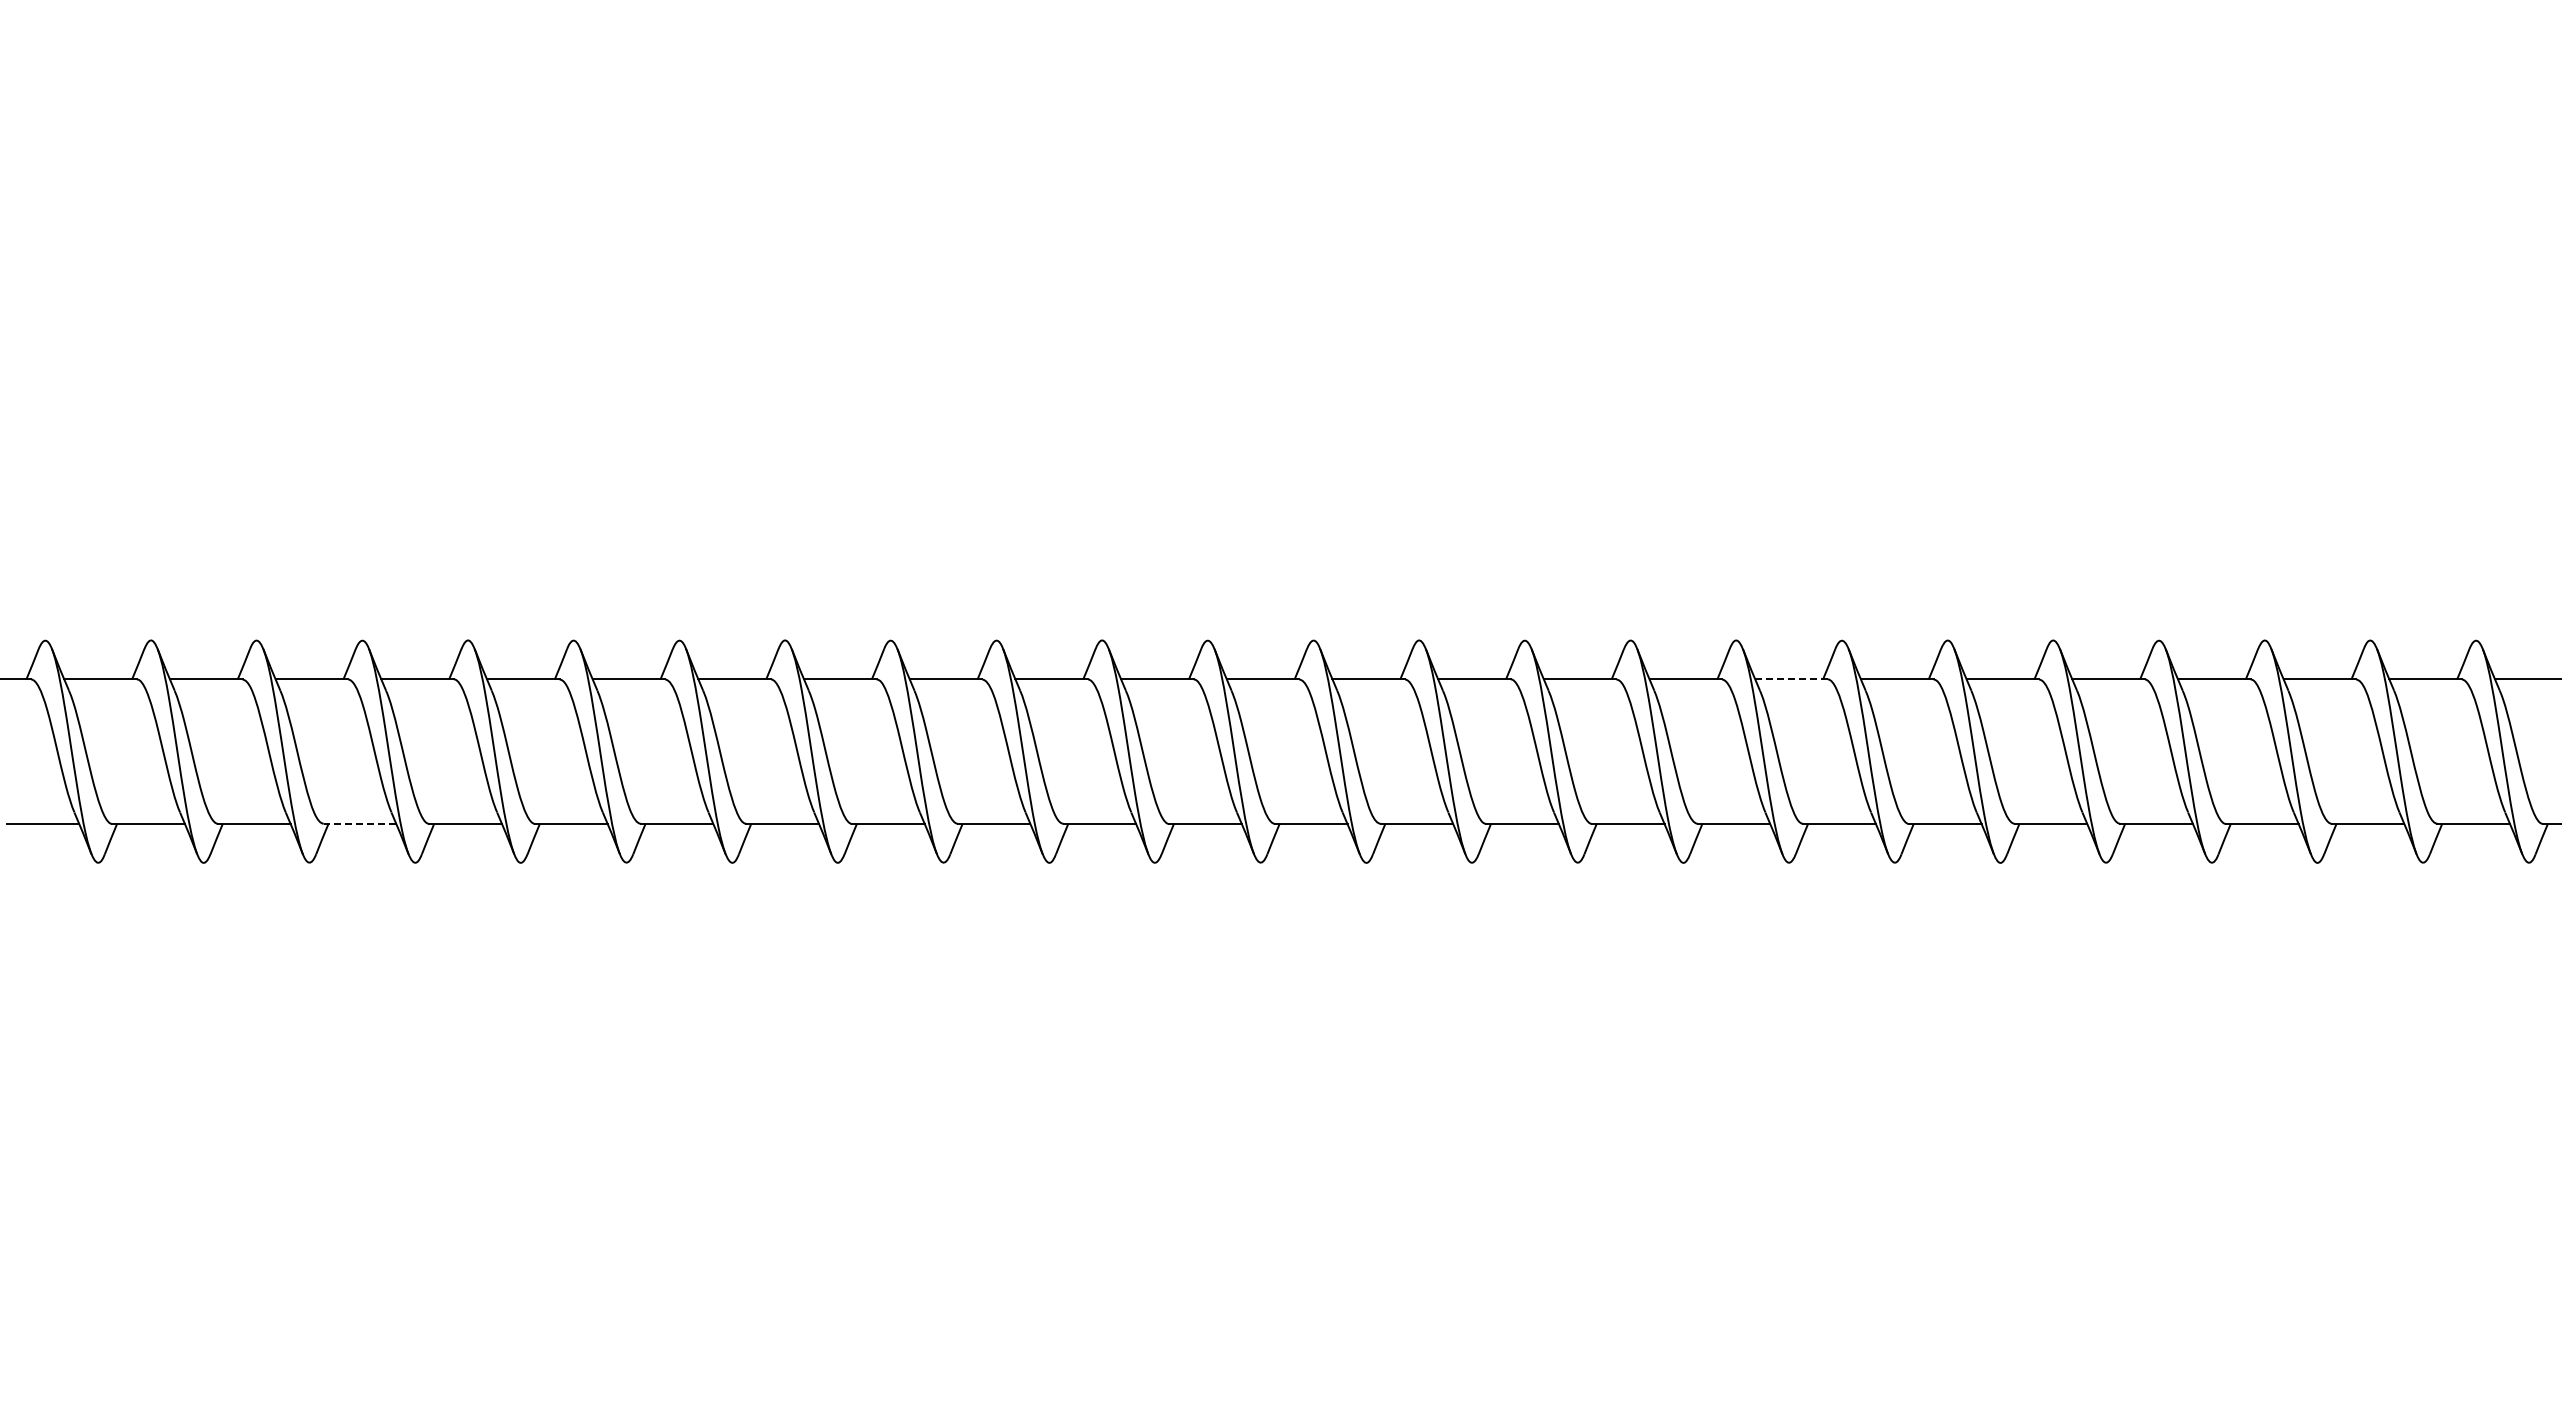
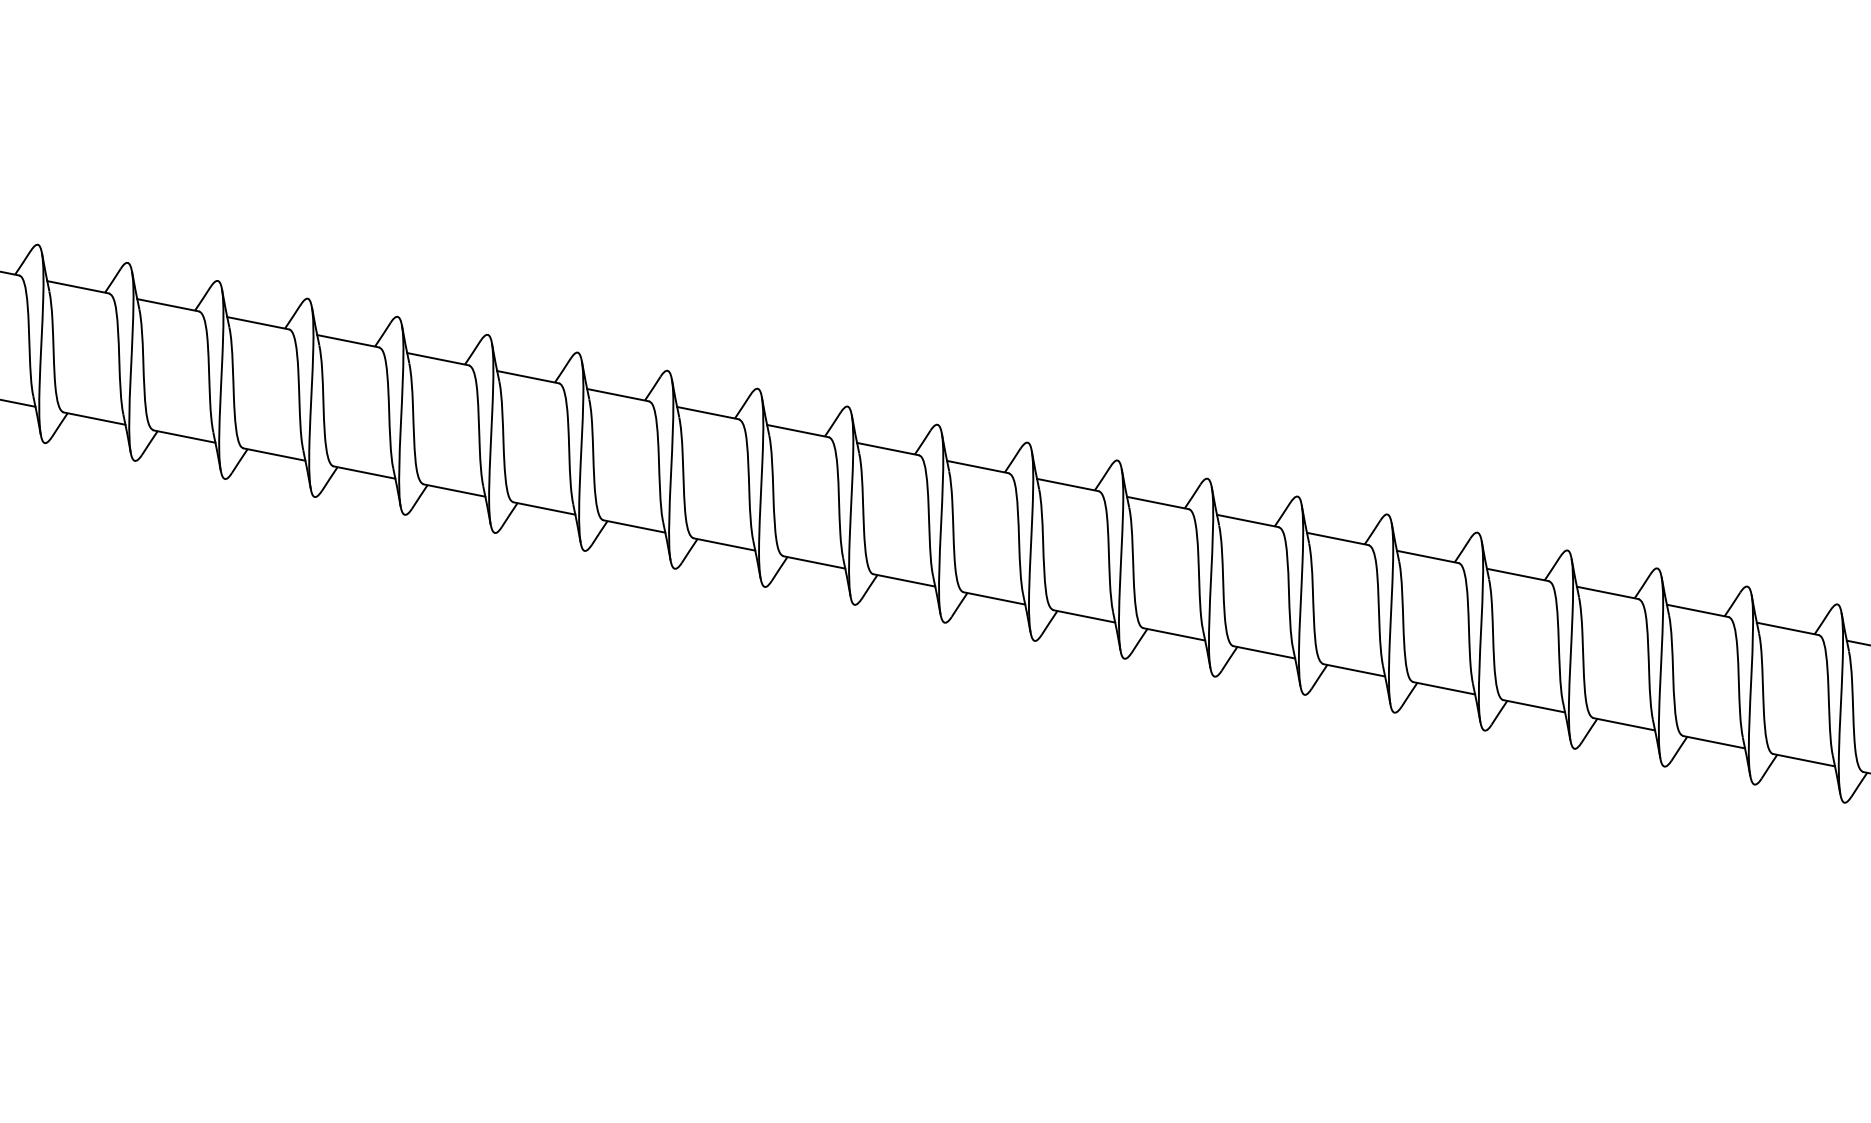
line: (1791, 679) -> (1427, 557), dashed -> solid
line: (359, 824) -> (184, 436), dashed -> solid

